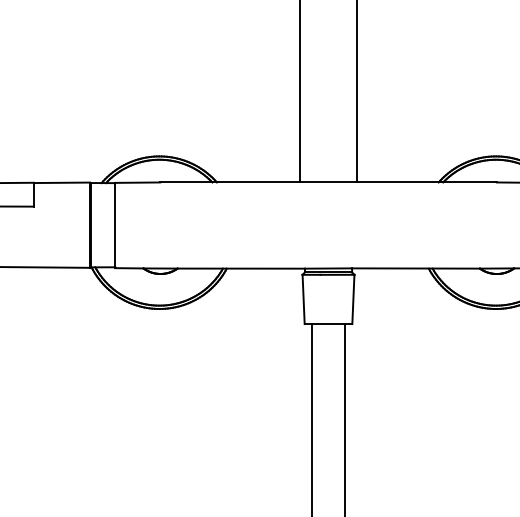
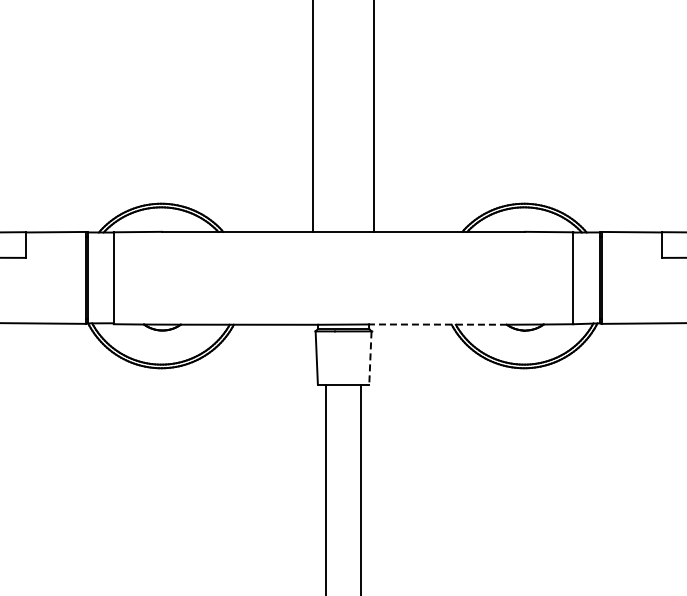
line: (415, 268) -> (437, 324), solid -> dashed
line: (353, 299) -> (370, 357), solid -> dashed

